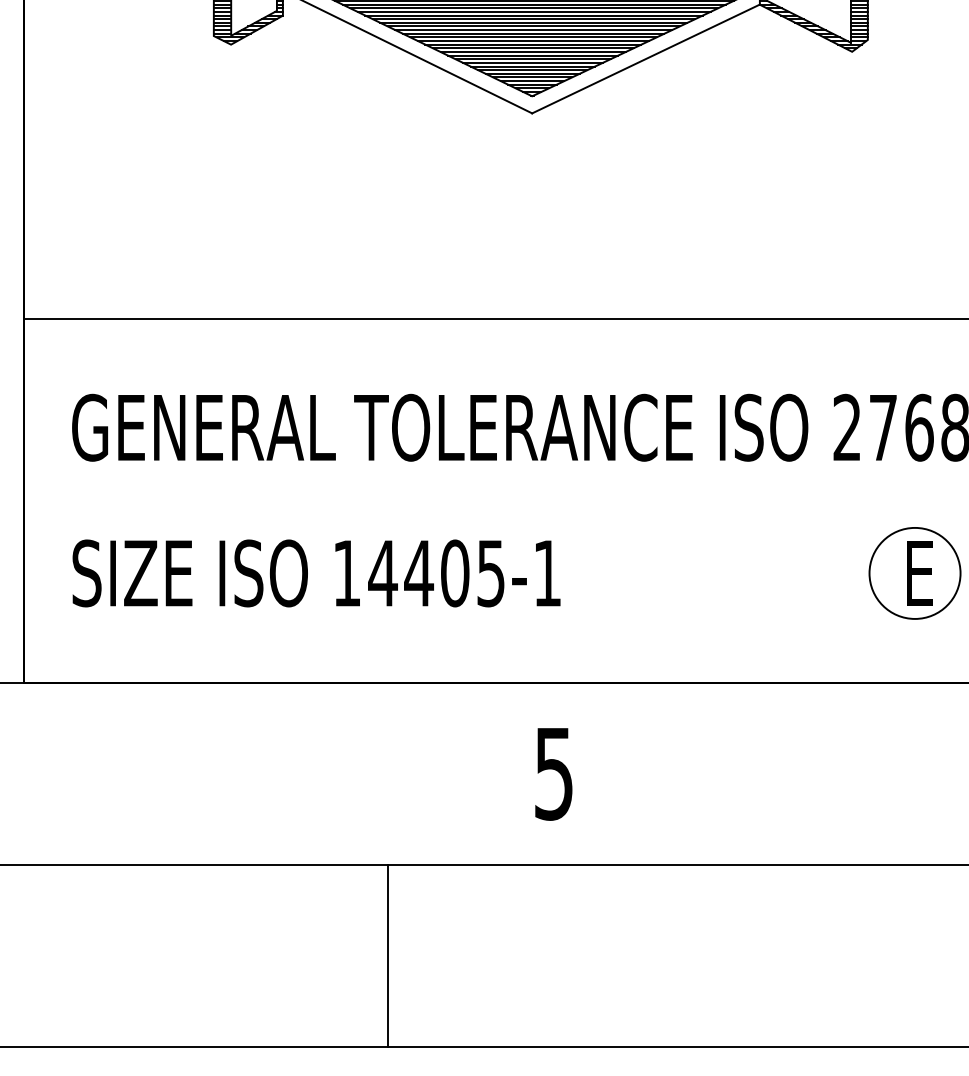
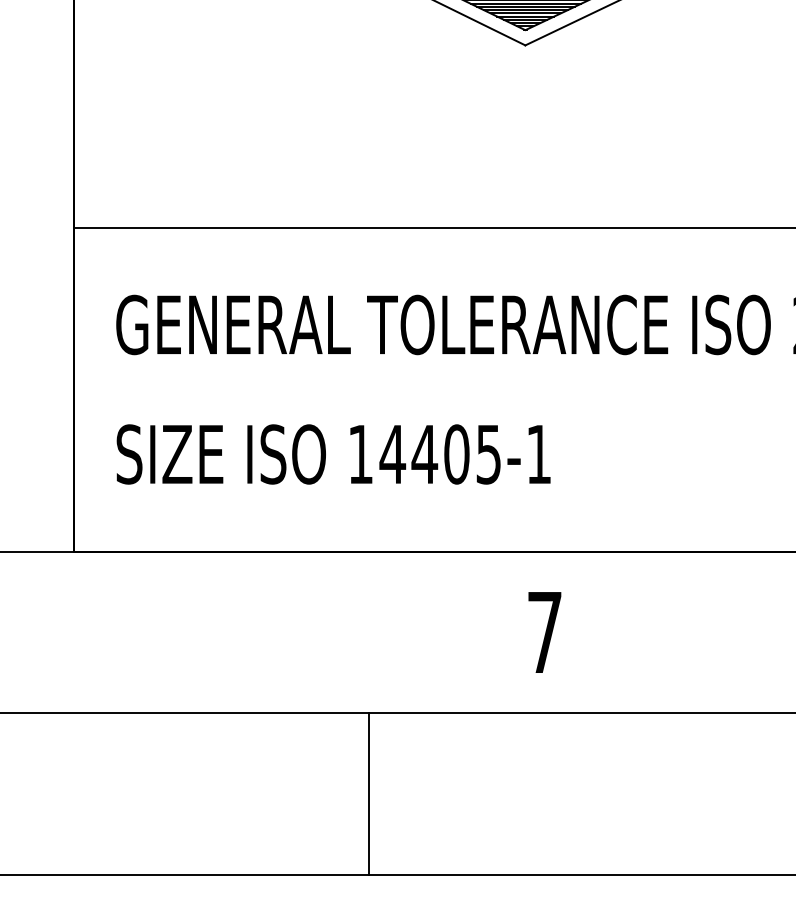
text: (553, 774) -> (544, 633), 5 -> 7
line: (388, 955) -> (369, 794), moved

